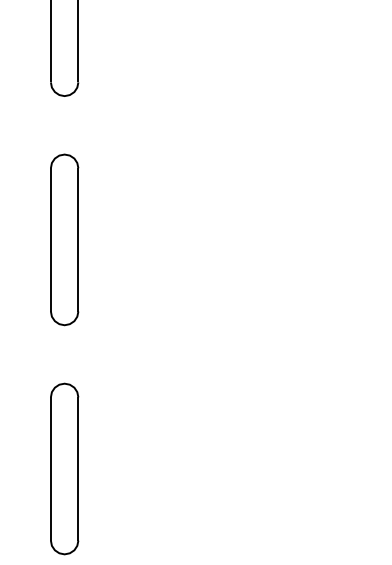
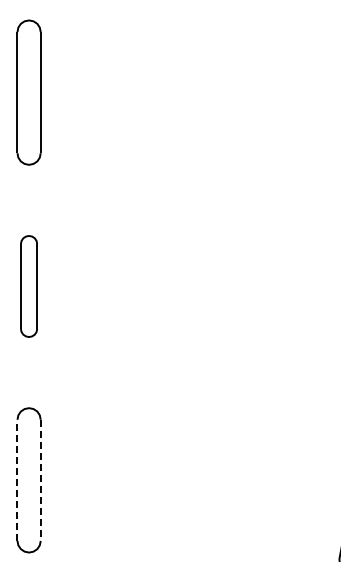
part: (63, 239) -> (28, 286), size x0.7
line: (50, 469) -> (17, 480), solid -> dashed
line: (78, 469) -> (40, 480), solid -> dashed

